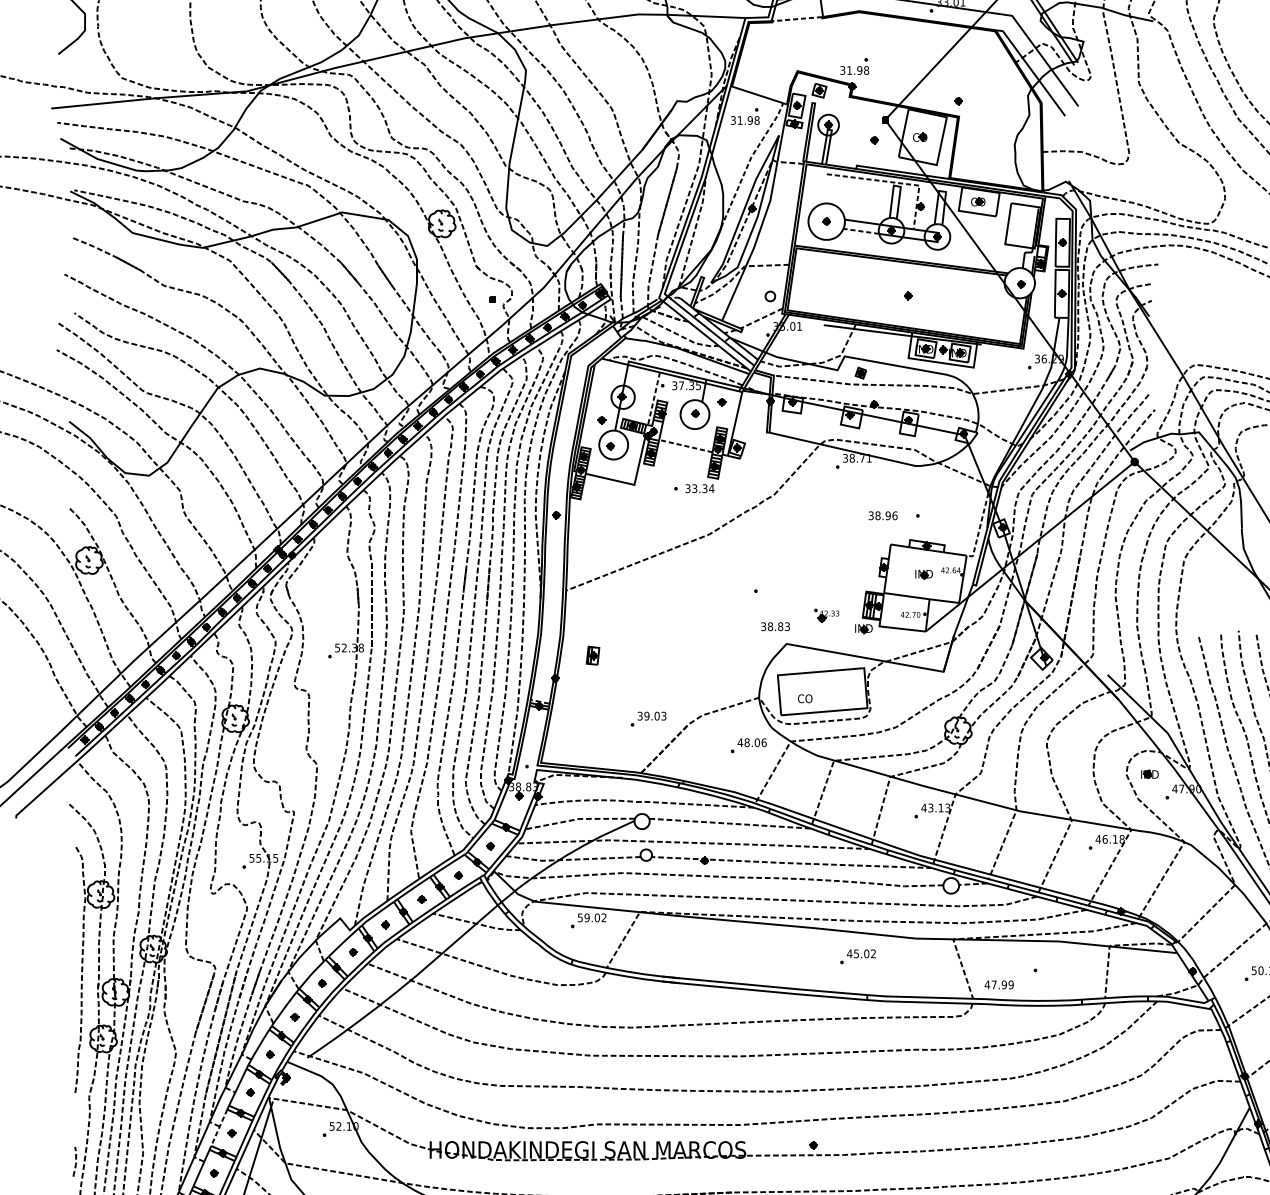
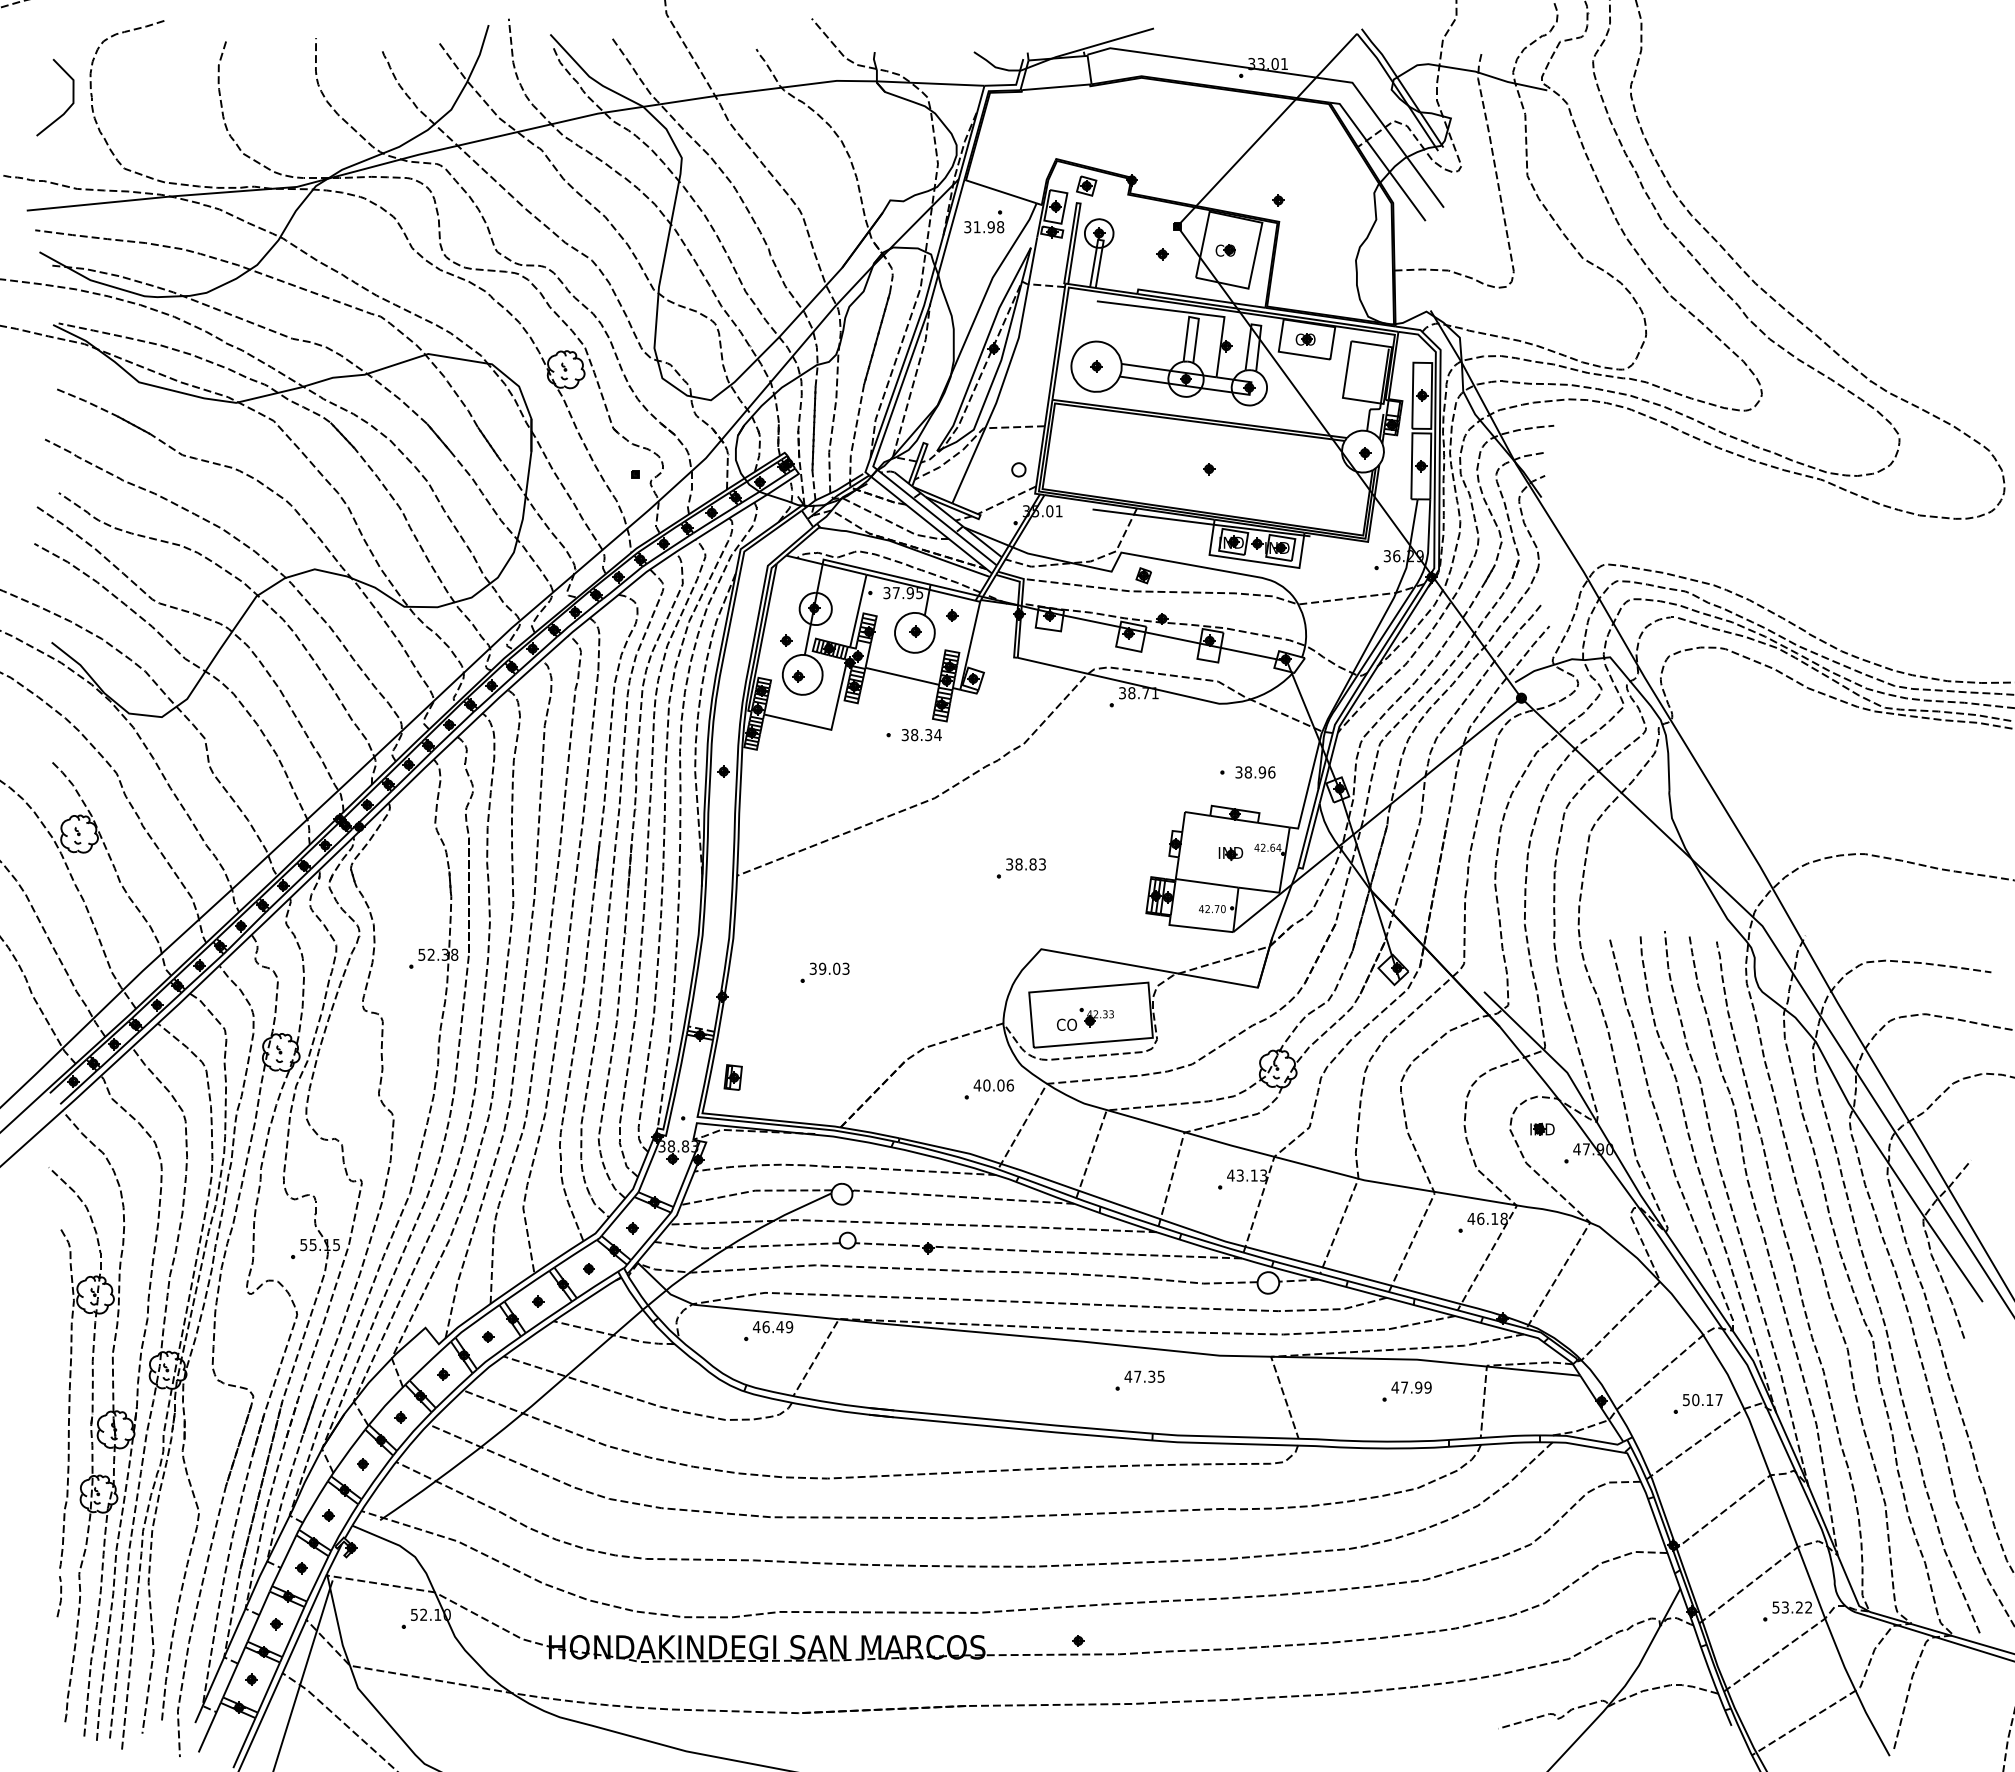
line: (796, 19) -> (1055, 87), dashed -> solid
part: (854, 66) -> (1135, 152), removed
line: (749, 162) -> (989, 285), dashed -> solid
line: (895, 183) -> (1191, 313), dashed -> solid
line: (861, 231) -> (1144, 380), dashed -> solid
text: (691, 385) -> (909, 592), 37.35 -> 37.95
line: (654, 399) -> (858, 611), dashed -> solid
line: (686, 446) -> (902, 676), dashed -> solid
text: (694, 489) -> (914, 735), 33.34 -> 38.34
text: (883, 515) -> (1255, 772), moved
line: (979, 528) -> (1307, 789), dashed -> solid
part: (826, 615) -> (1096, 1017), moved
text: (775, 626) -> (1025, 864), moved
part: (863, 628) -> (1147, 928), removed
part: (592, 655) -> (732, 1077), moved
part: (648, 718) -> (824, 972), moved
text: (746, 742) -> (986, 1085), 48.06 -> 40.06
text: (591, 918) -> (772, 1327), 59.02 -> 46.49
text: (865, 953) -> (1149, 1376), 45.02 -> 47.35
text: (999, 984) -> (1411, 1387), moved
line: (219, 1128) -> (258, 1617), dashed -> solid
line: (75, 1162) -> (60, 1597), moved

